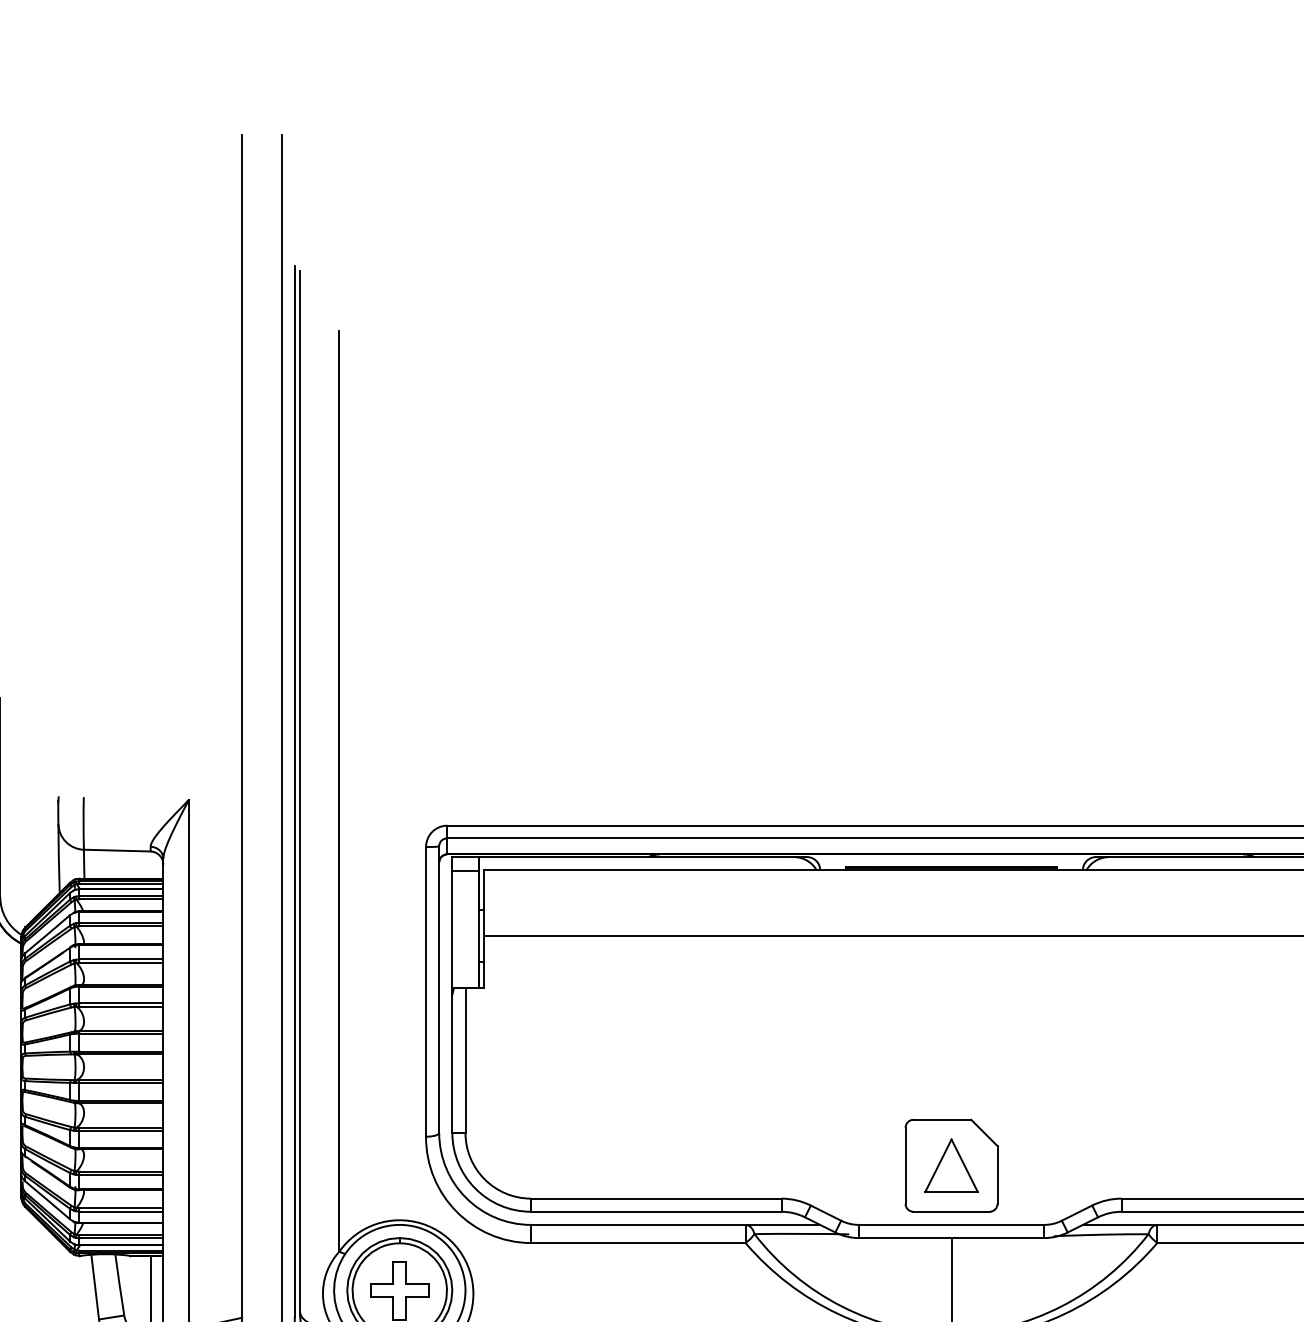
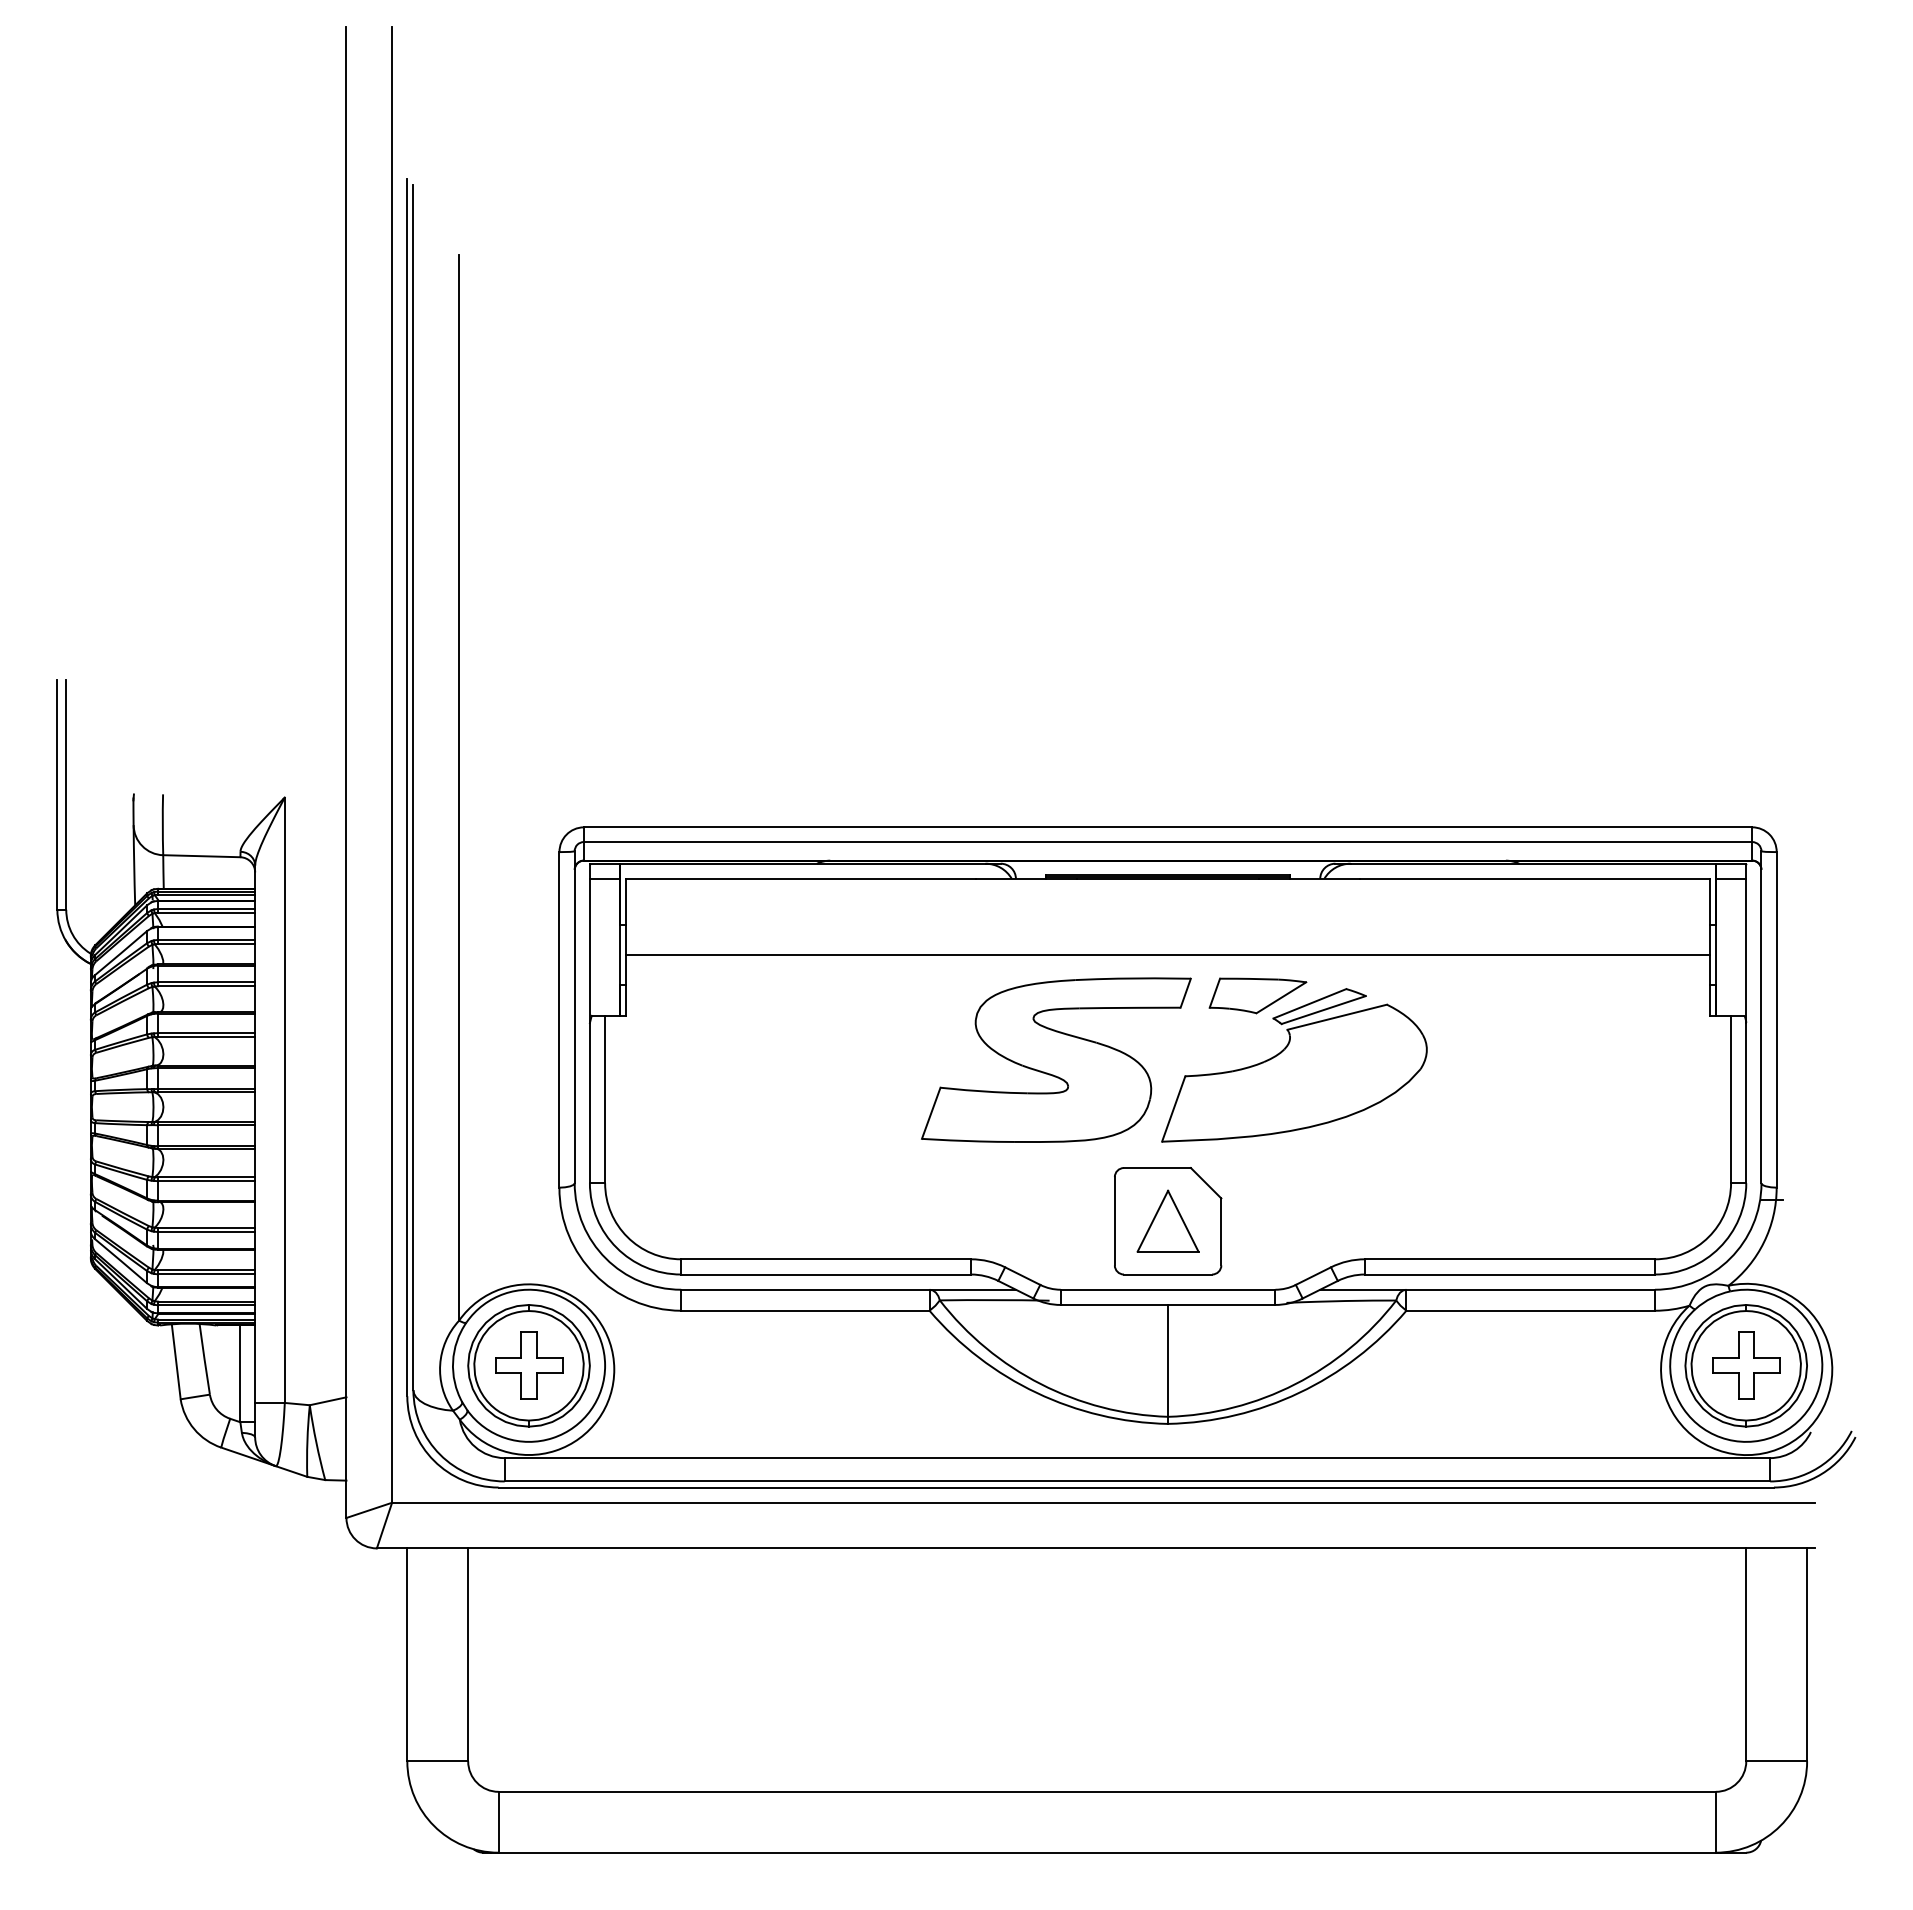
part: (965, 1039) -> (1184, 1075), added

